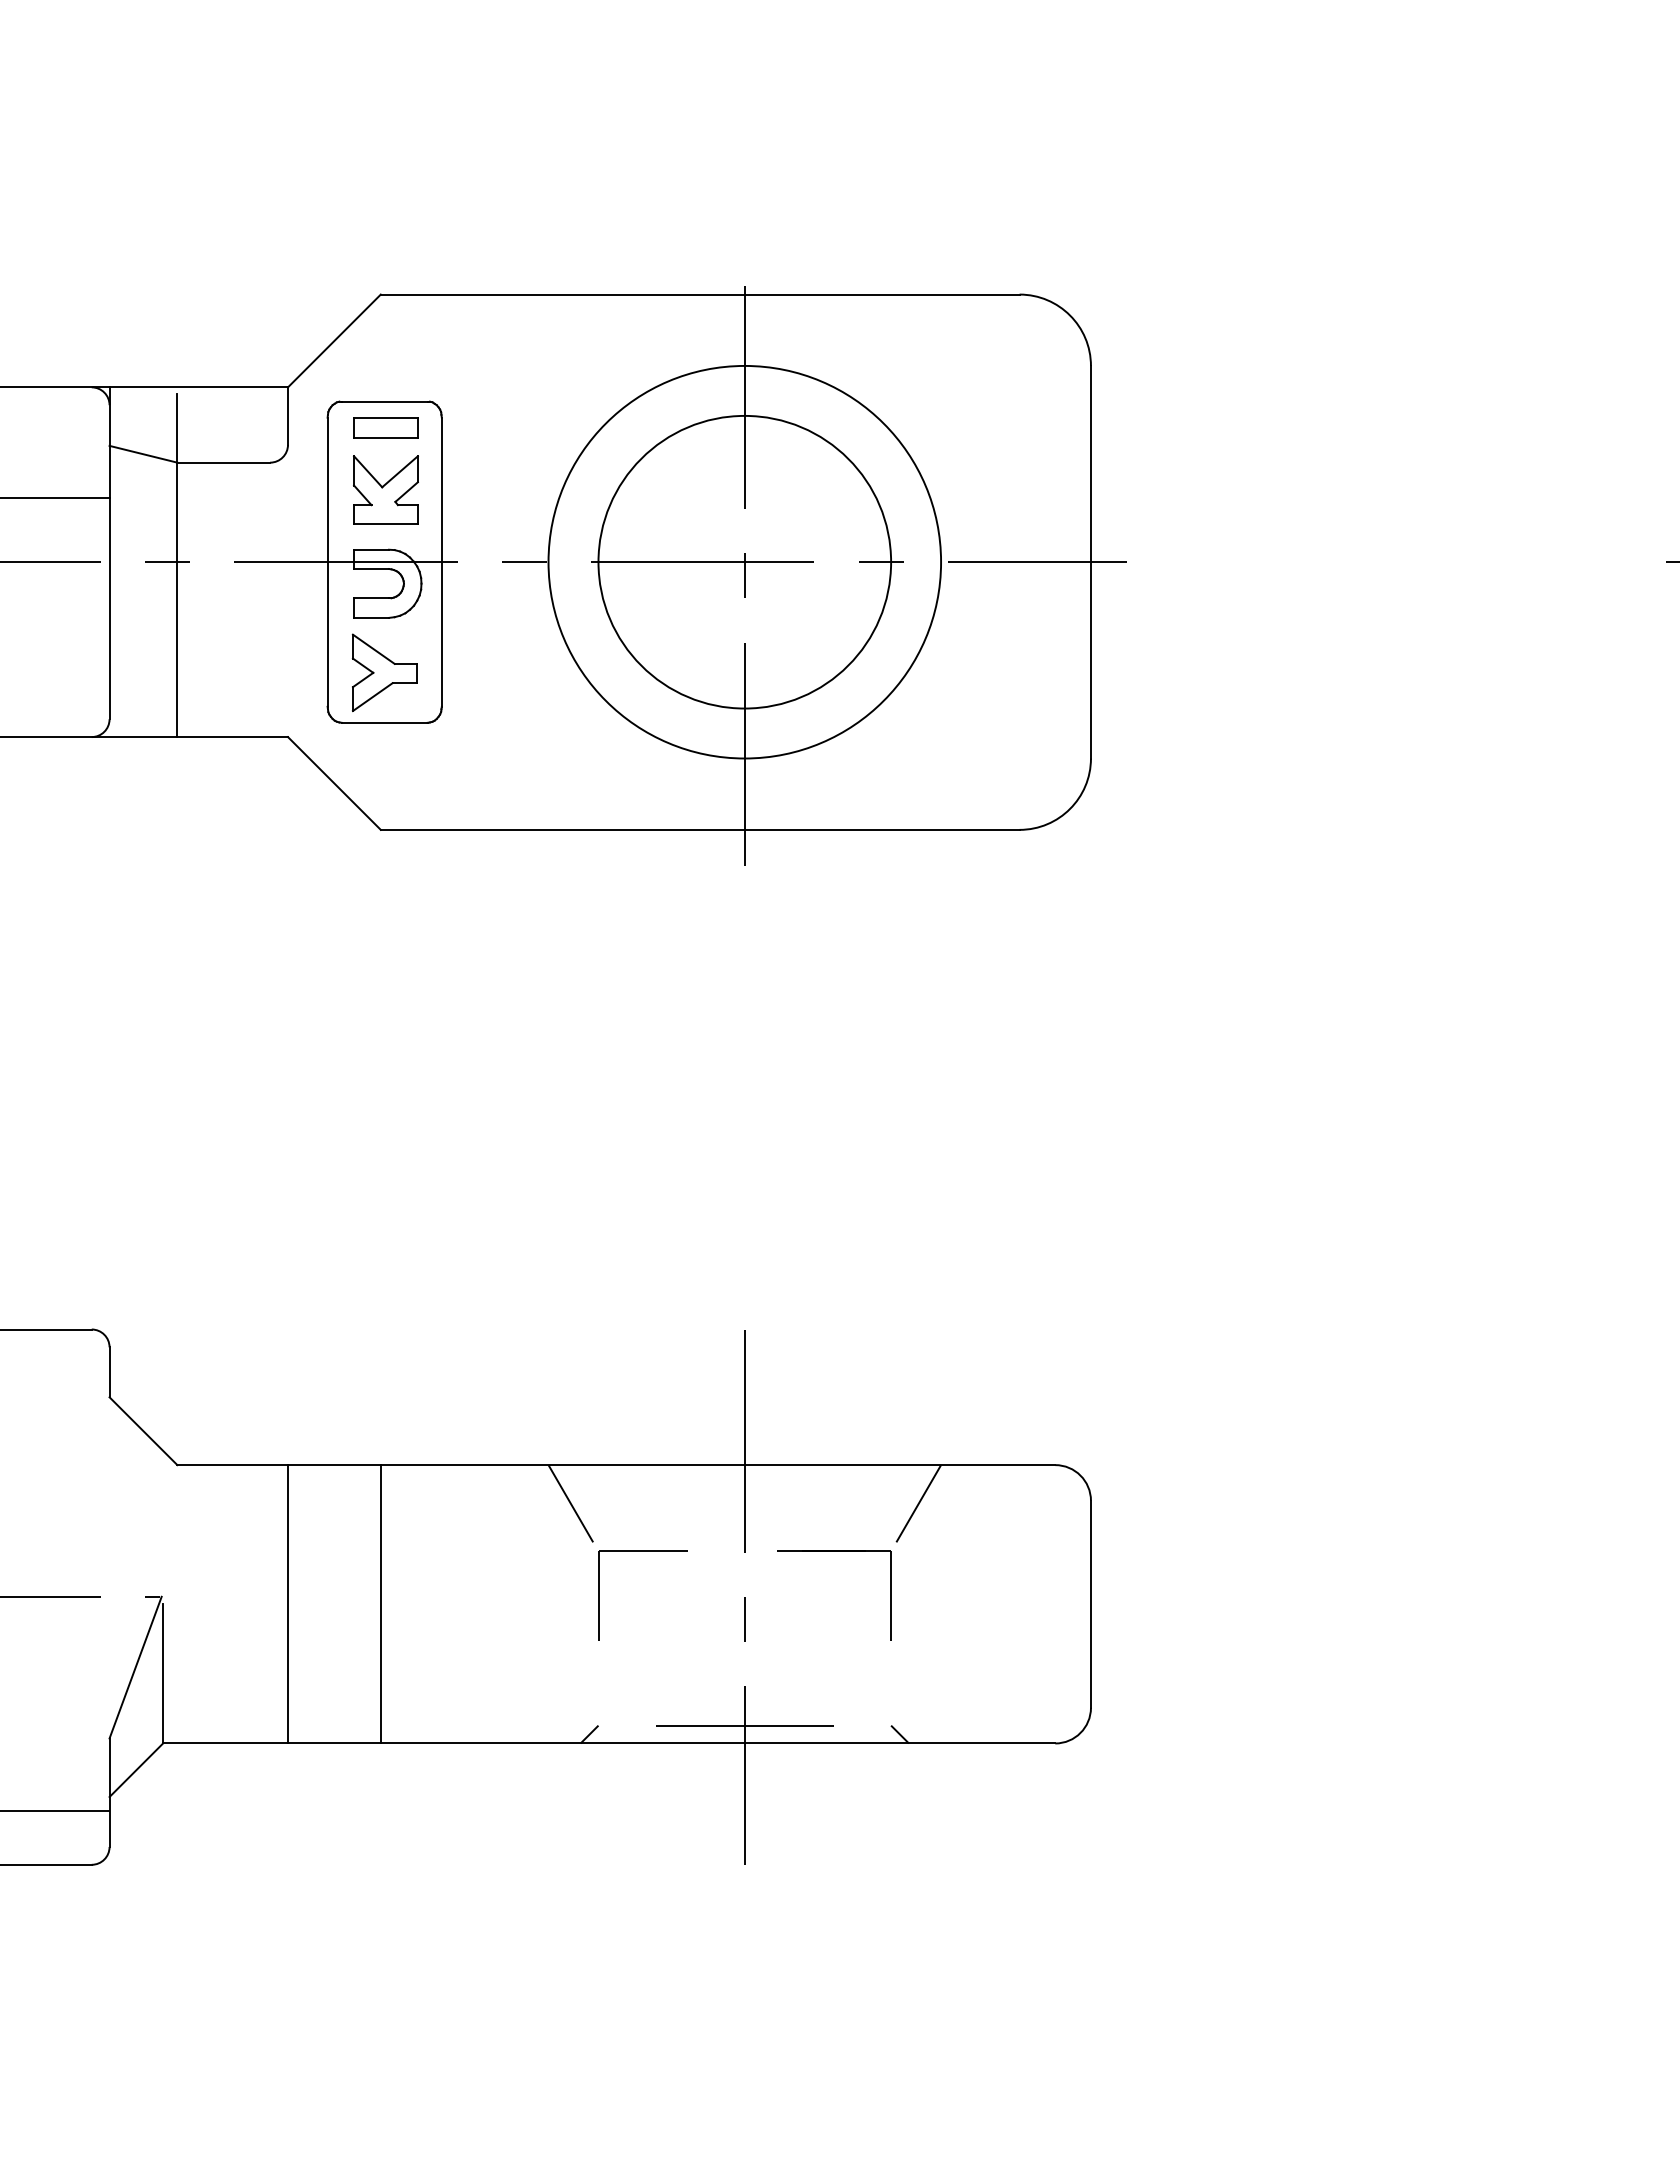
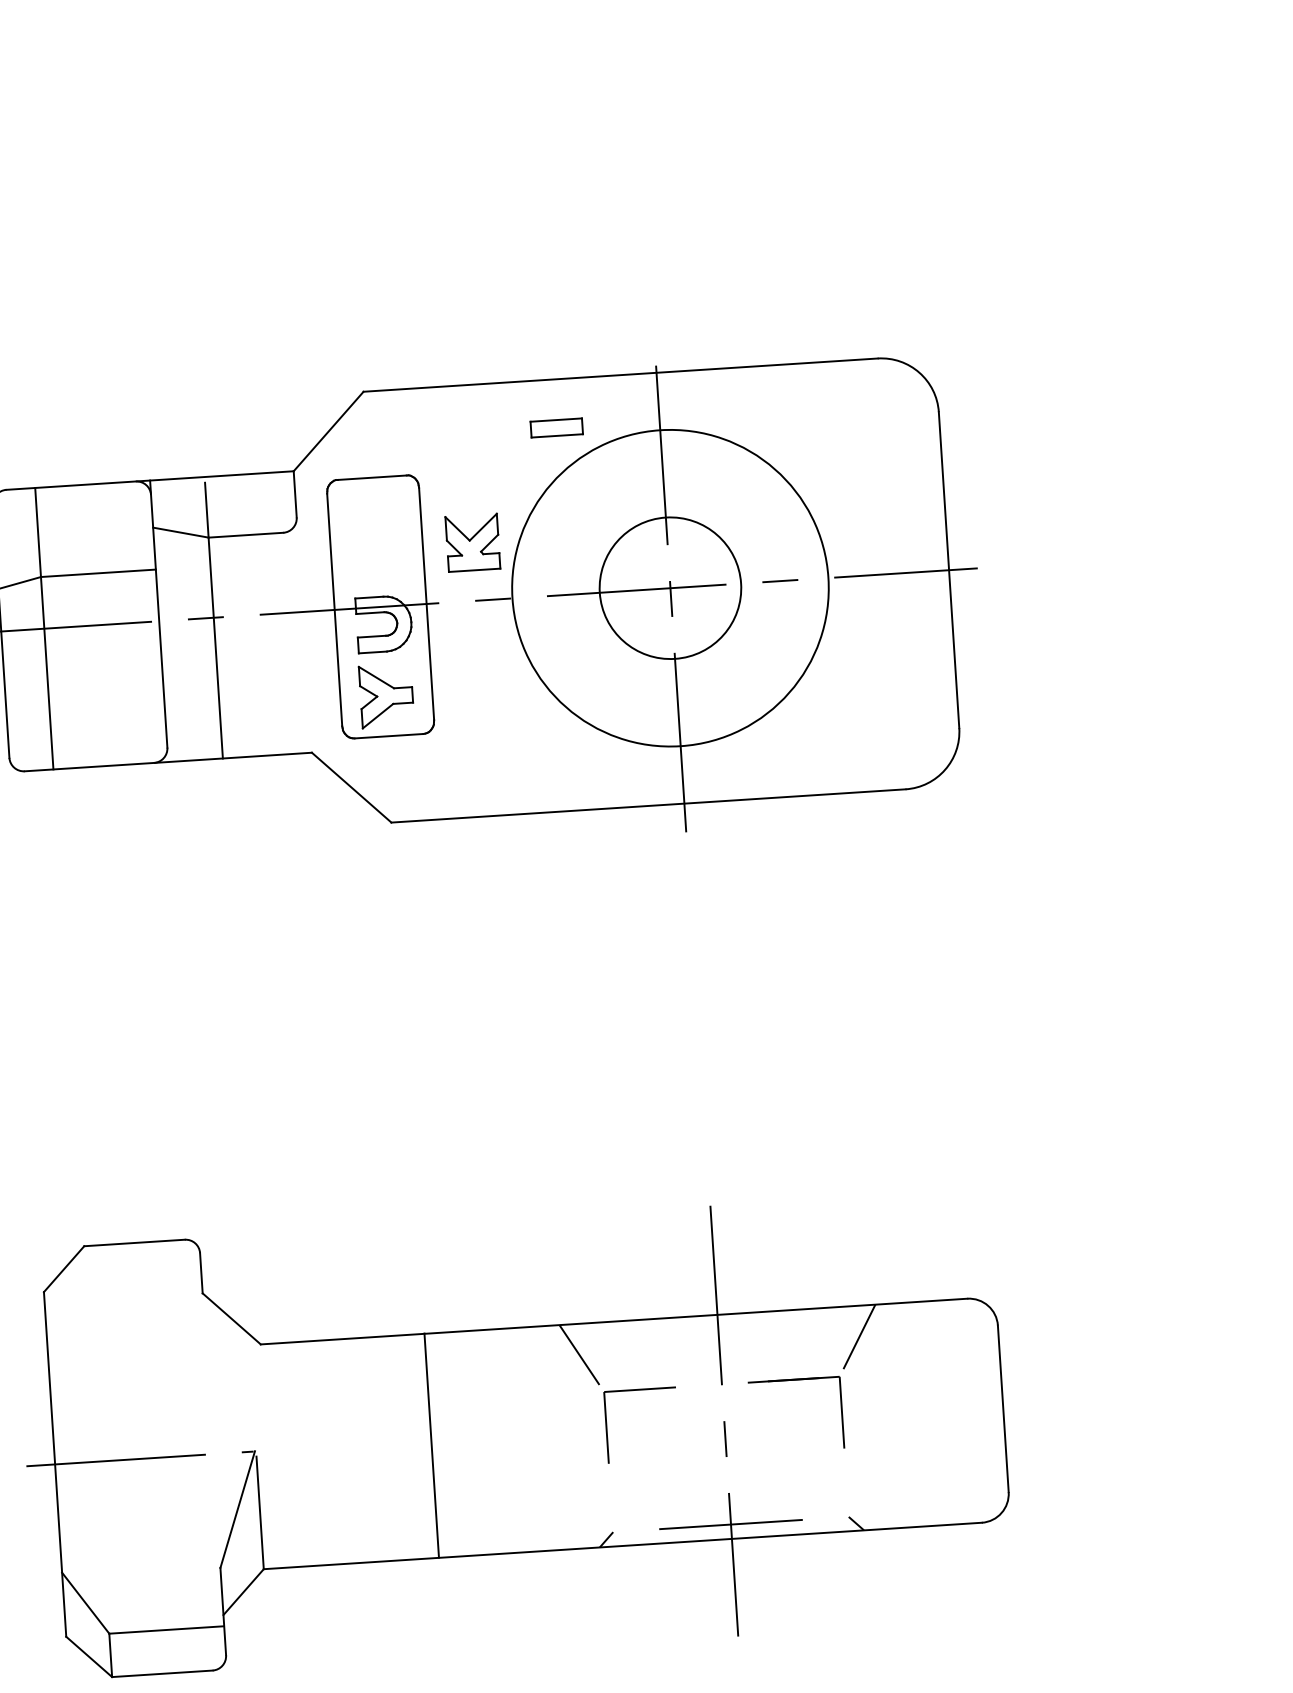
part: (385, 427) -> (556, 427), moved
part: (385, 489) -> (472, 542), moved
circle: (744, 561) -> (670, 587), size x0.6
line: (288, 1604) -> (357, 1450), removed

